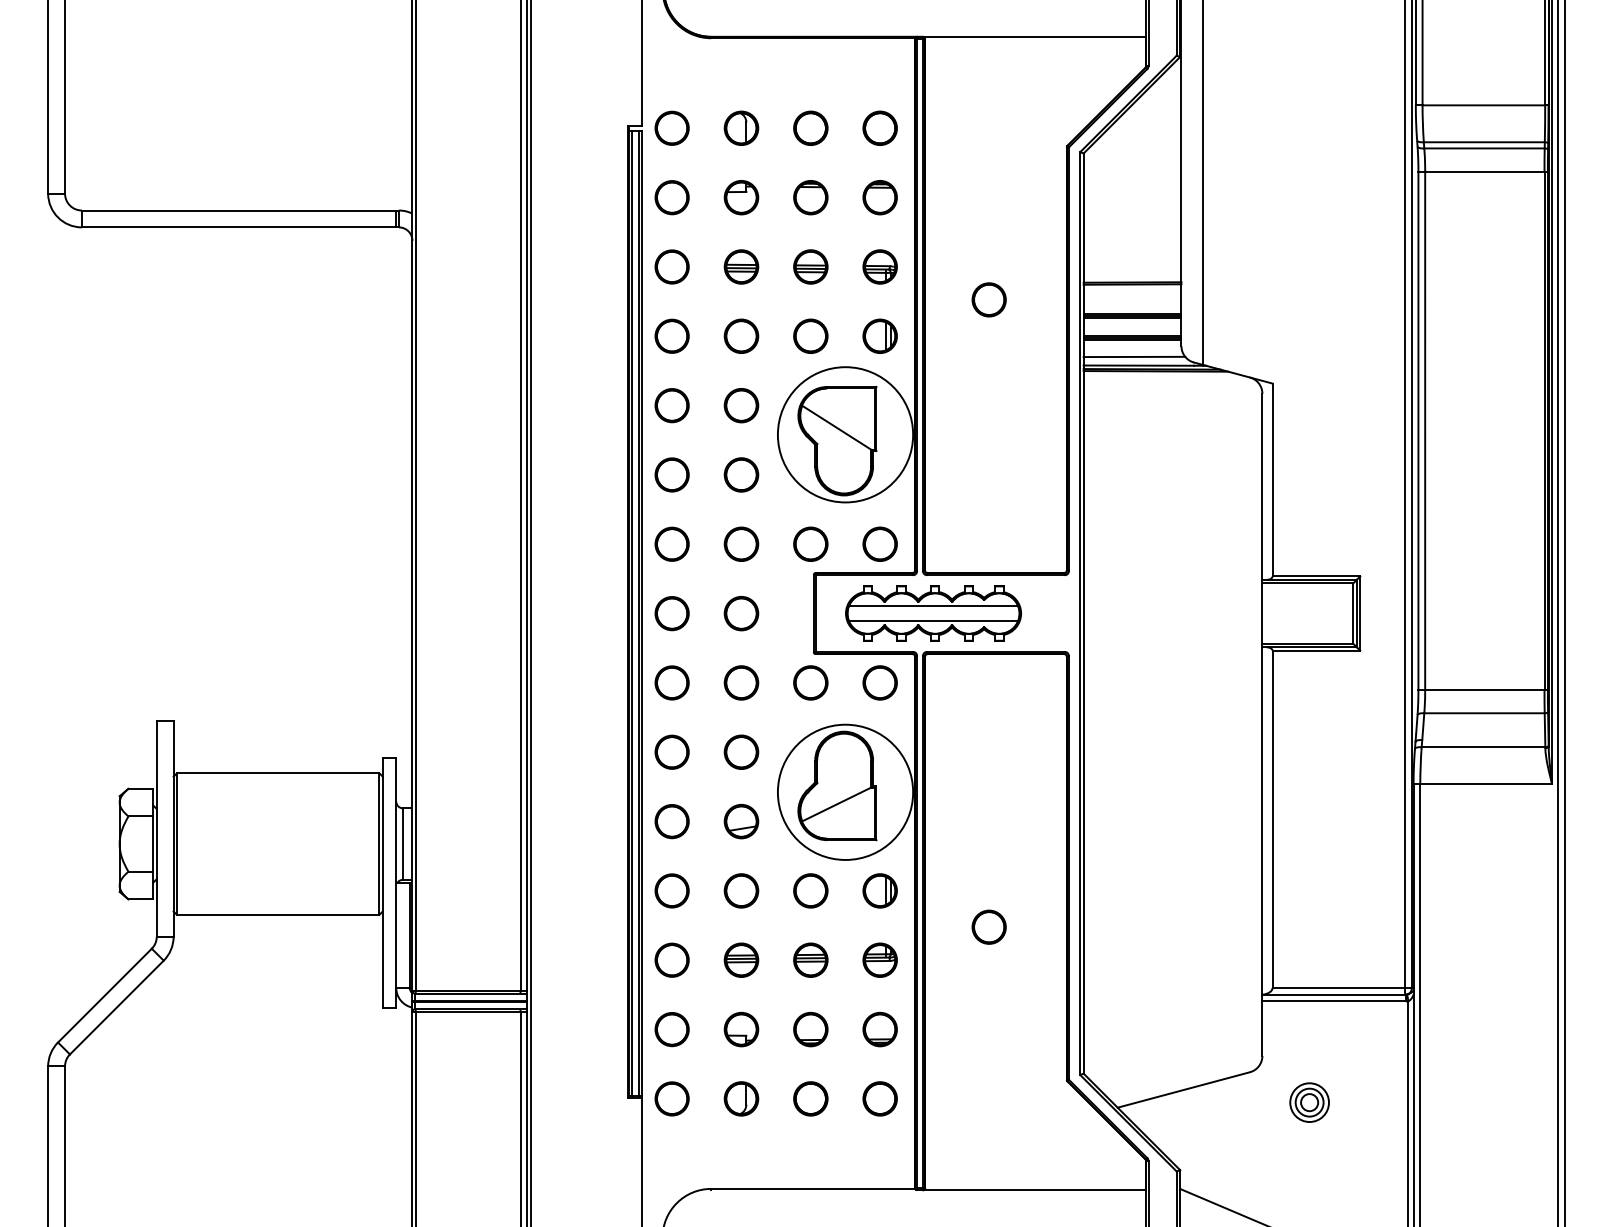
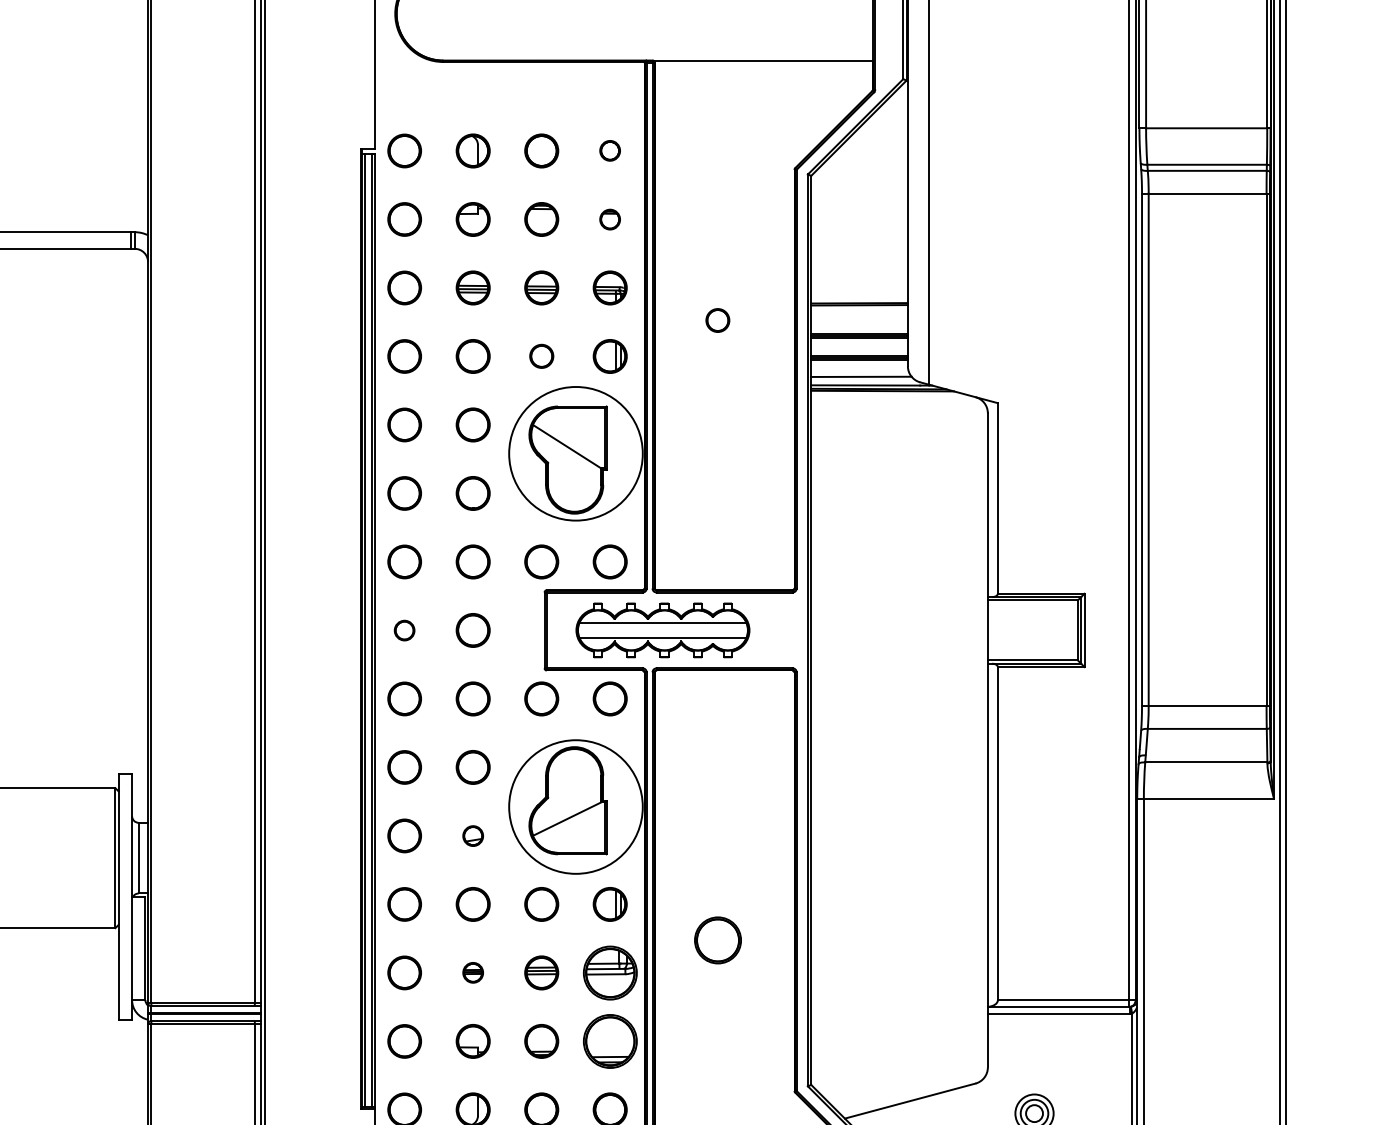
part: (879, 127) -> (609, 150), size x0.6
part: (879, 197) -> (609, 219), size x0.6
part: (988, 299) -> (717, 320), size x0.7
part: (810, 335) -> (541, 355), size x0.7
part: (671, 613) -> (404, 630), size x0.6
part: (741, 821) -> (473, 835), size x0.6
part: (988, 926) -> (717, 939), size x1.4
part: (741, 959) -> (473, 972), size x0.6
part: (879, 959) -> (609, 972), size x1.6
part: (879, 1029) -> (609, 1041), size x1.6

